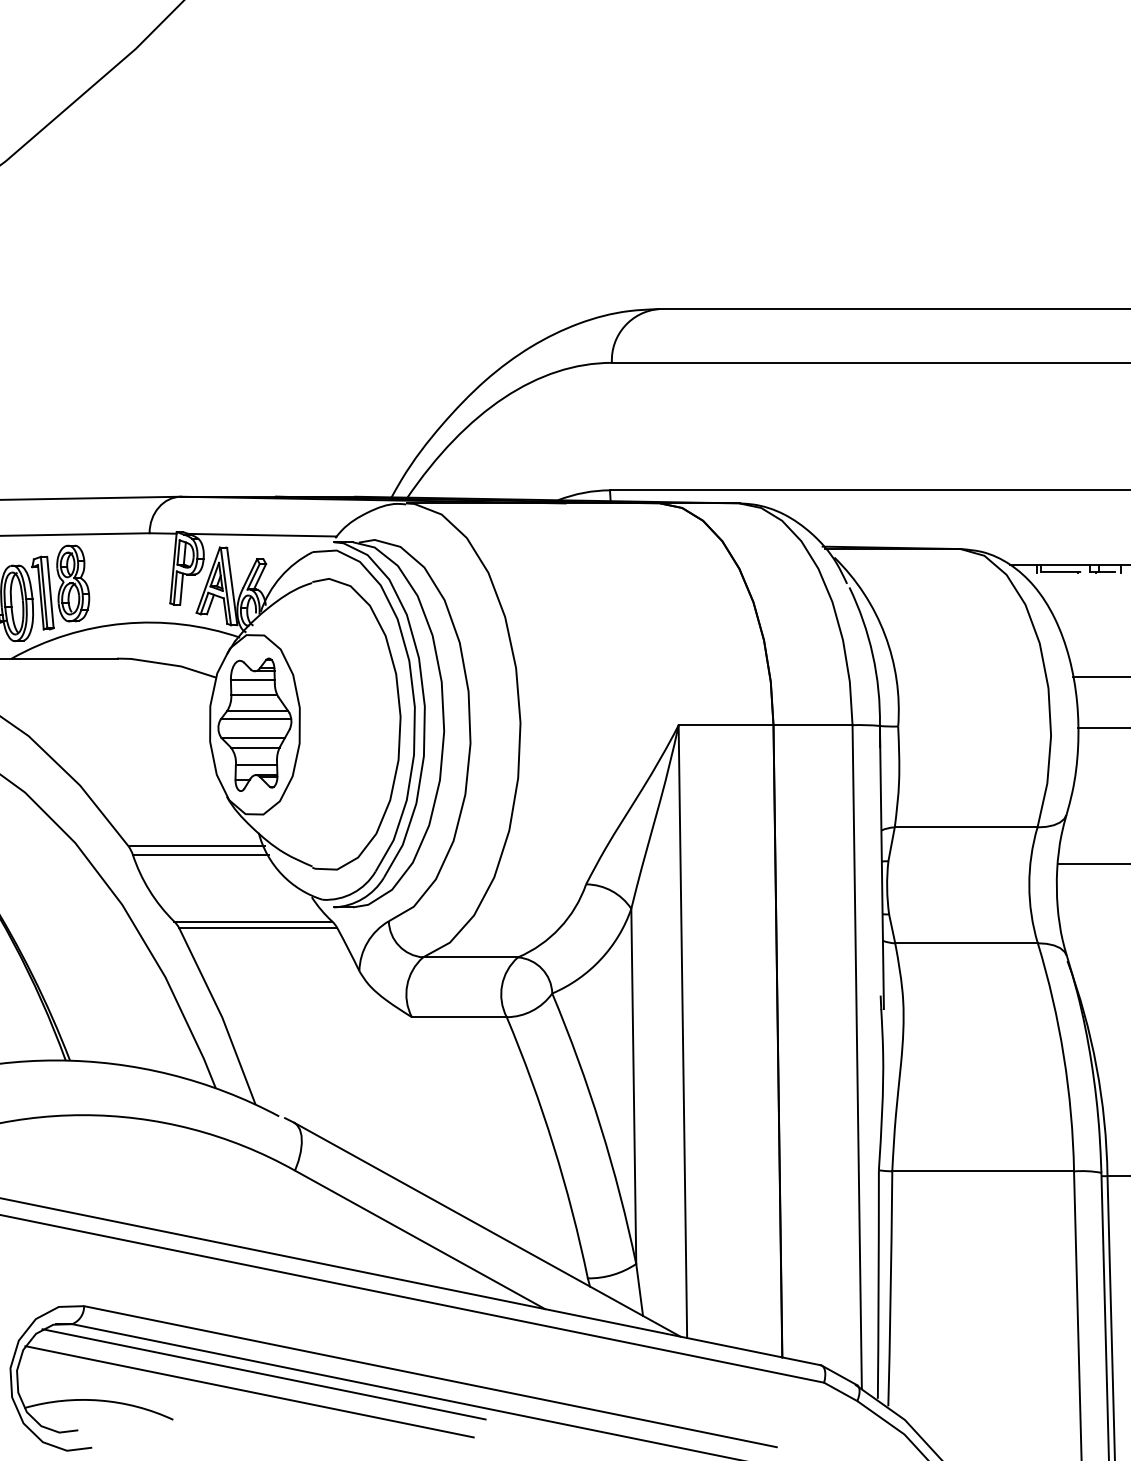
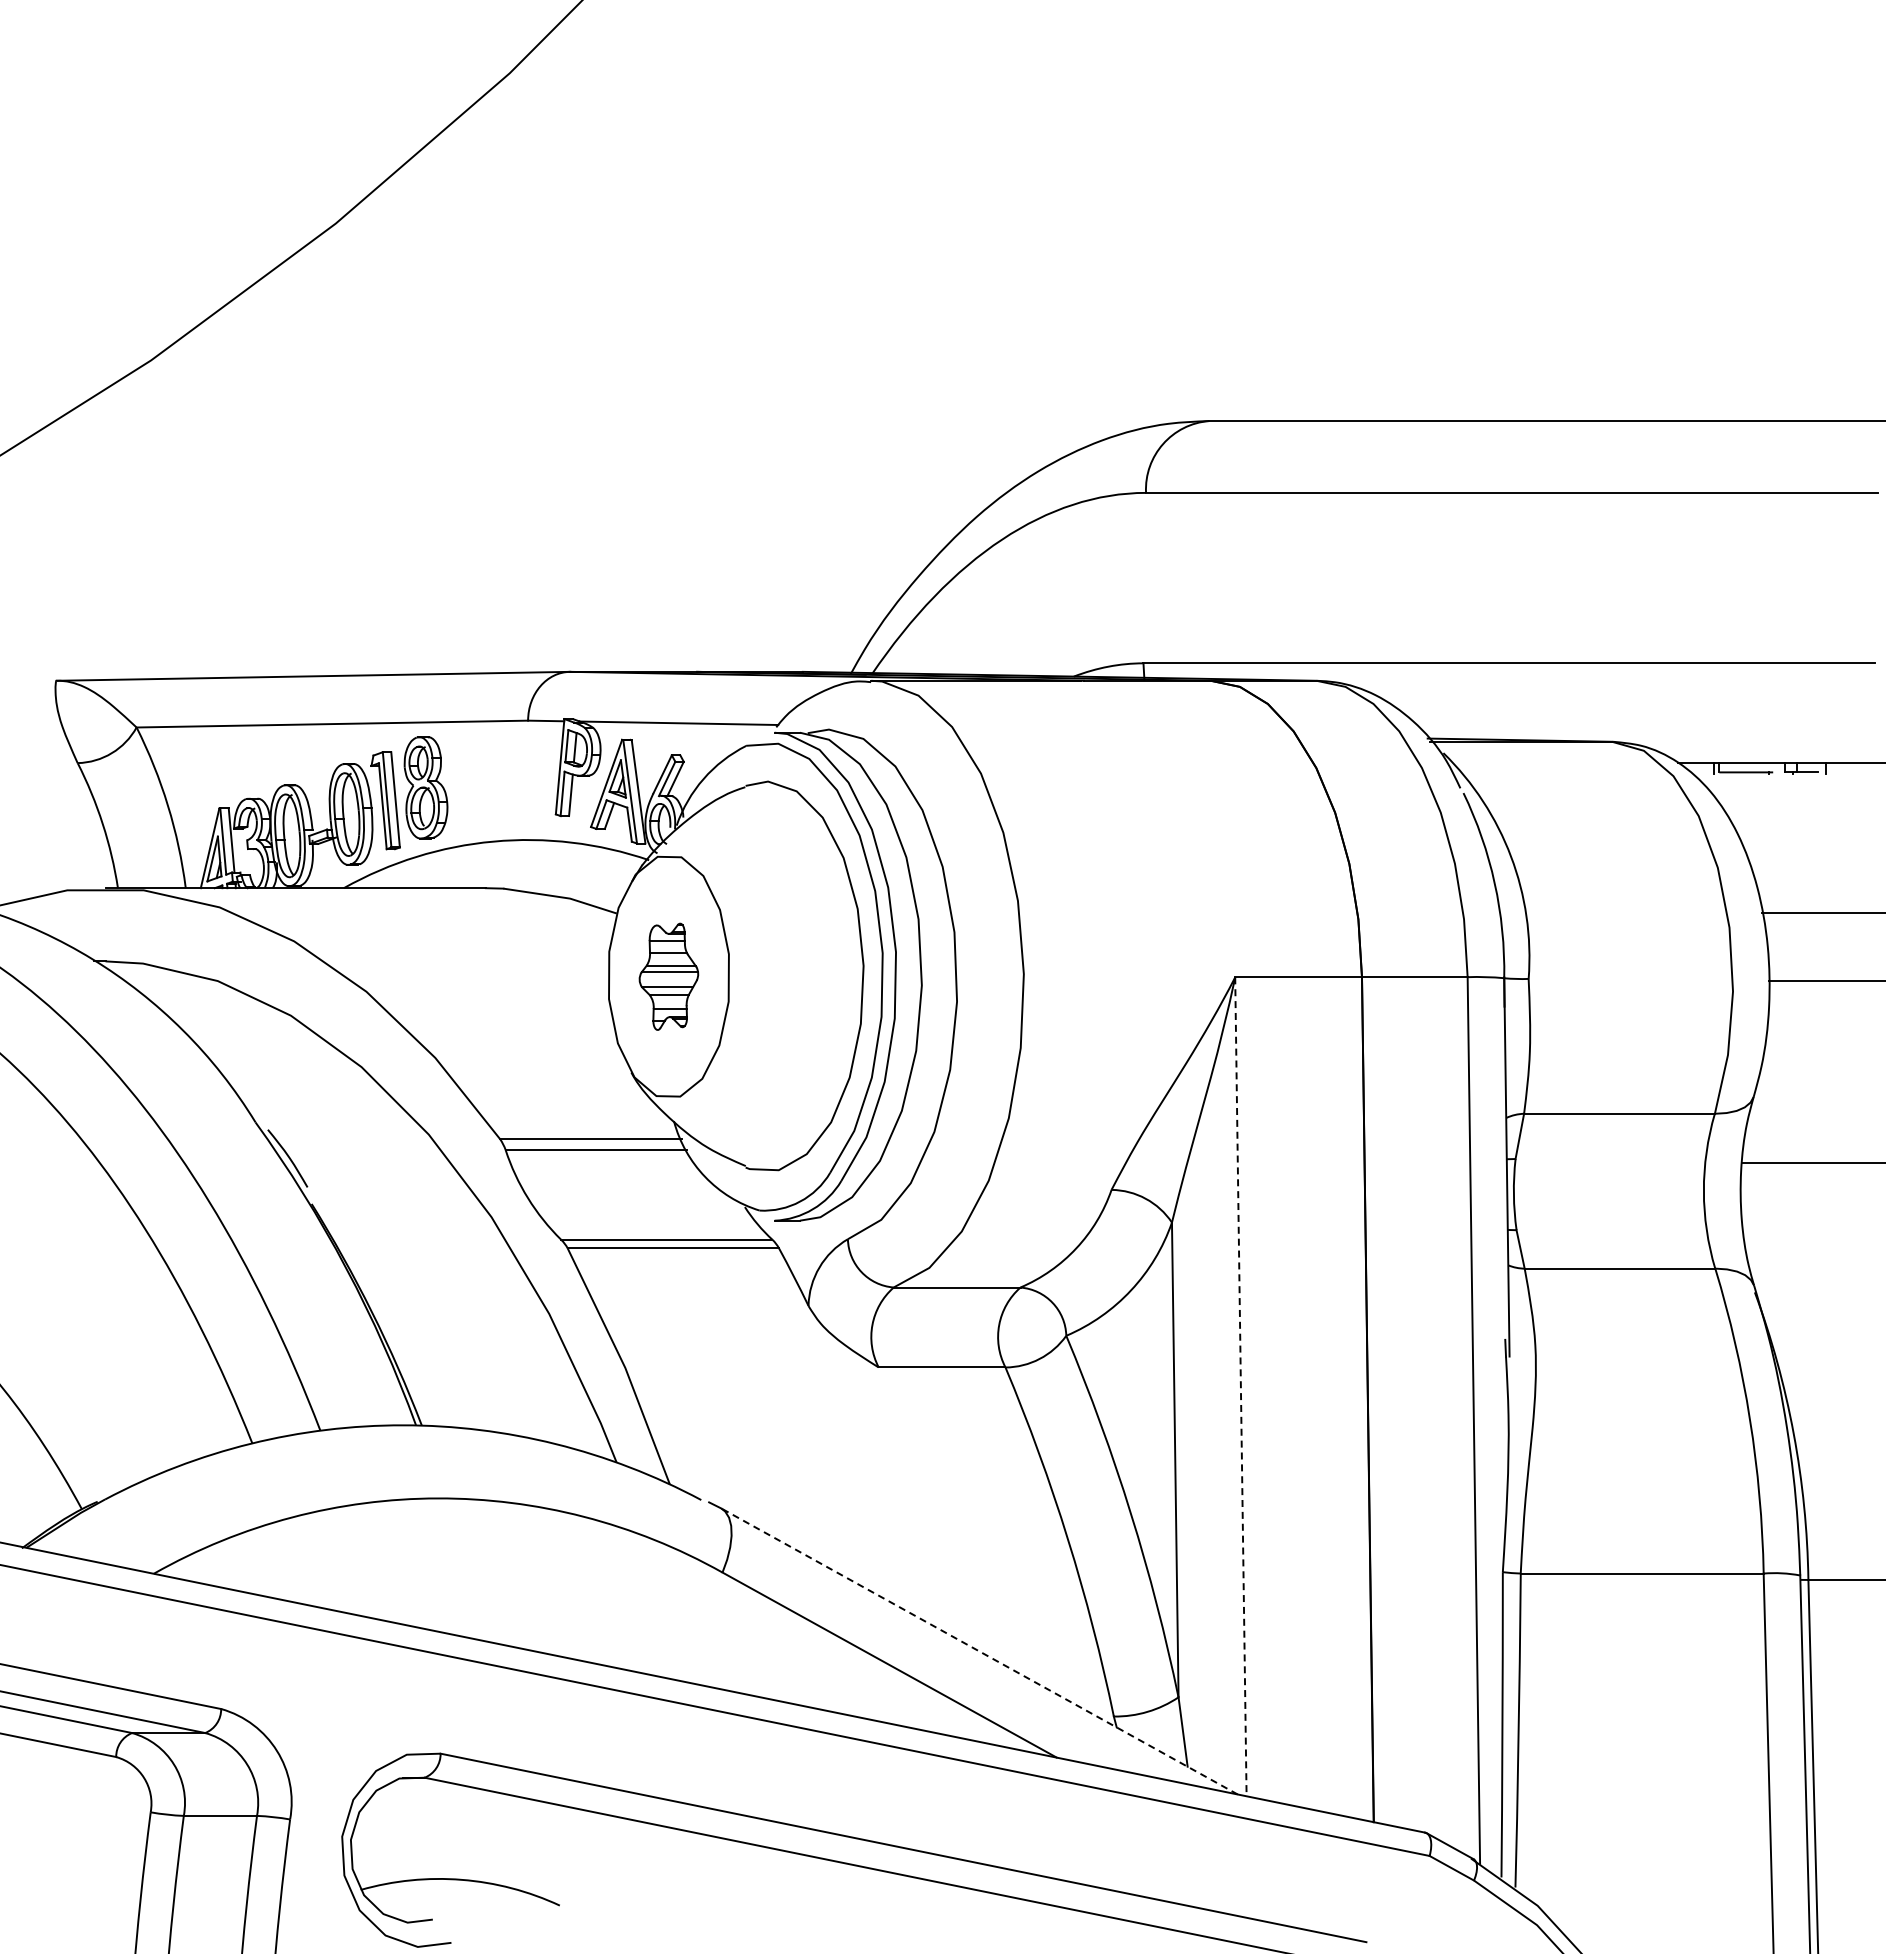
part: (254, 724) -> (668, 976), size x0.6
line: (682, 1031) -> (1240, 1386), solid -> dashed
line: (487, 1229) -> (979, 1651), solid -> dashed
line: (264, 1374) -> (681, 1844), removed
line: (249, 1392) -> (661, 1868), removed

